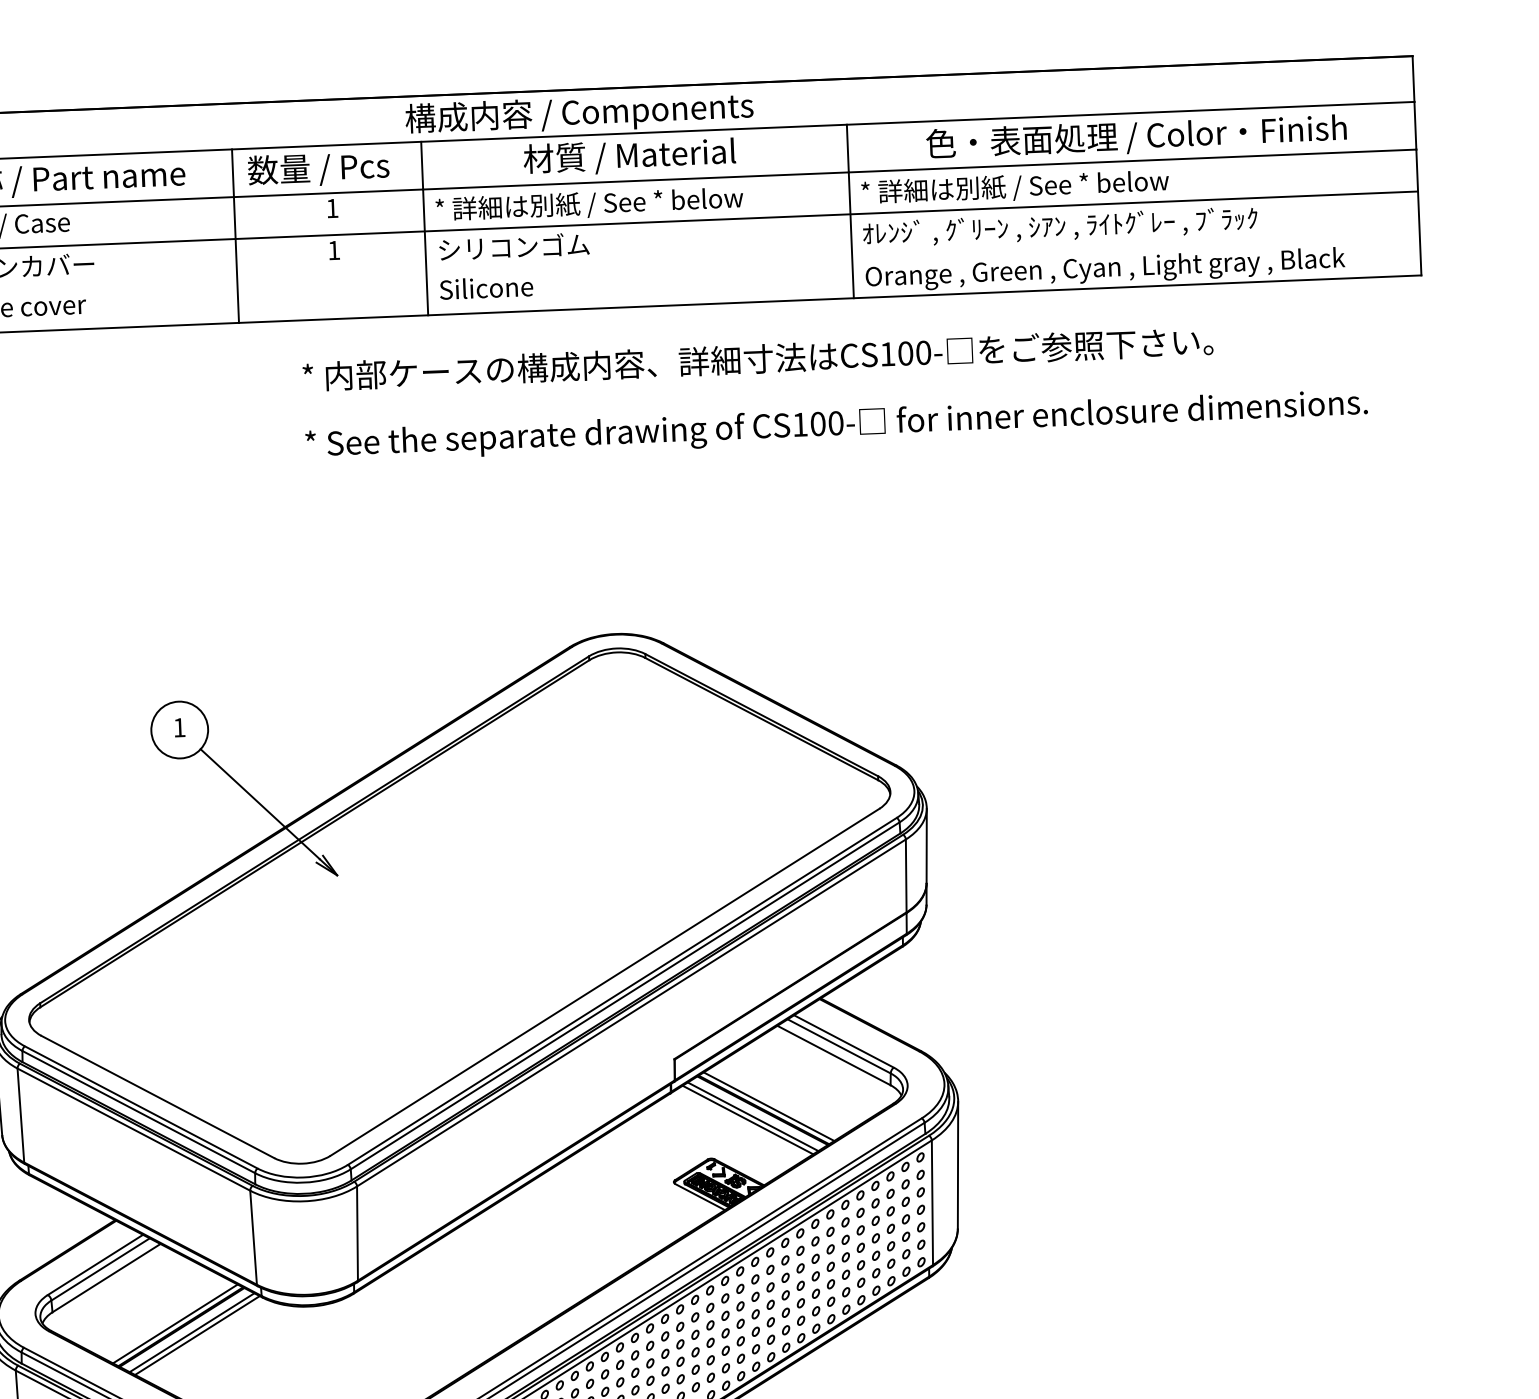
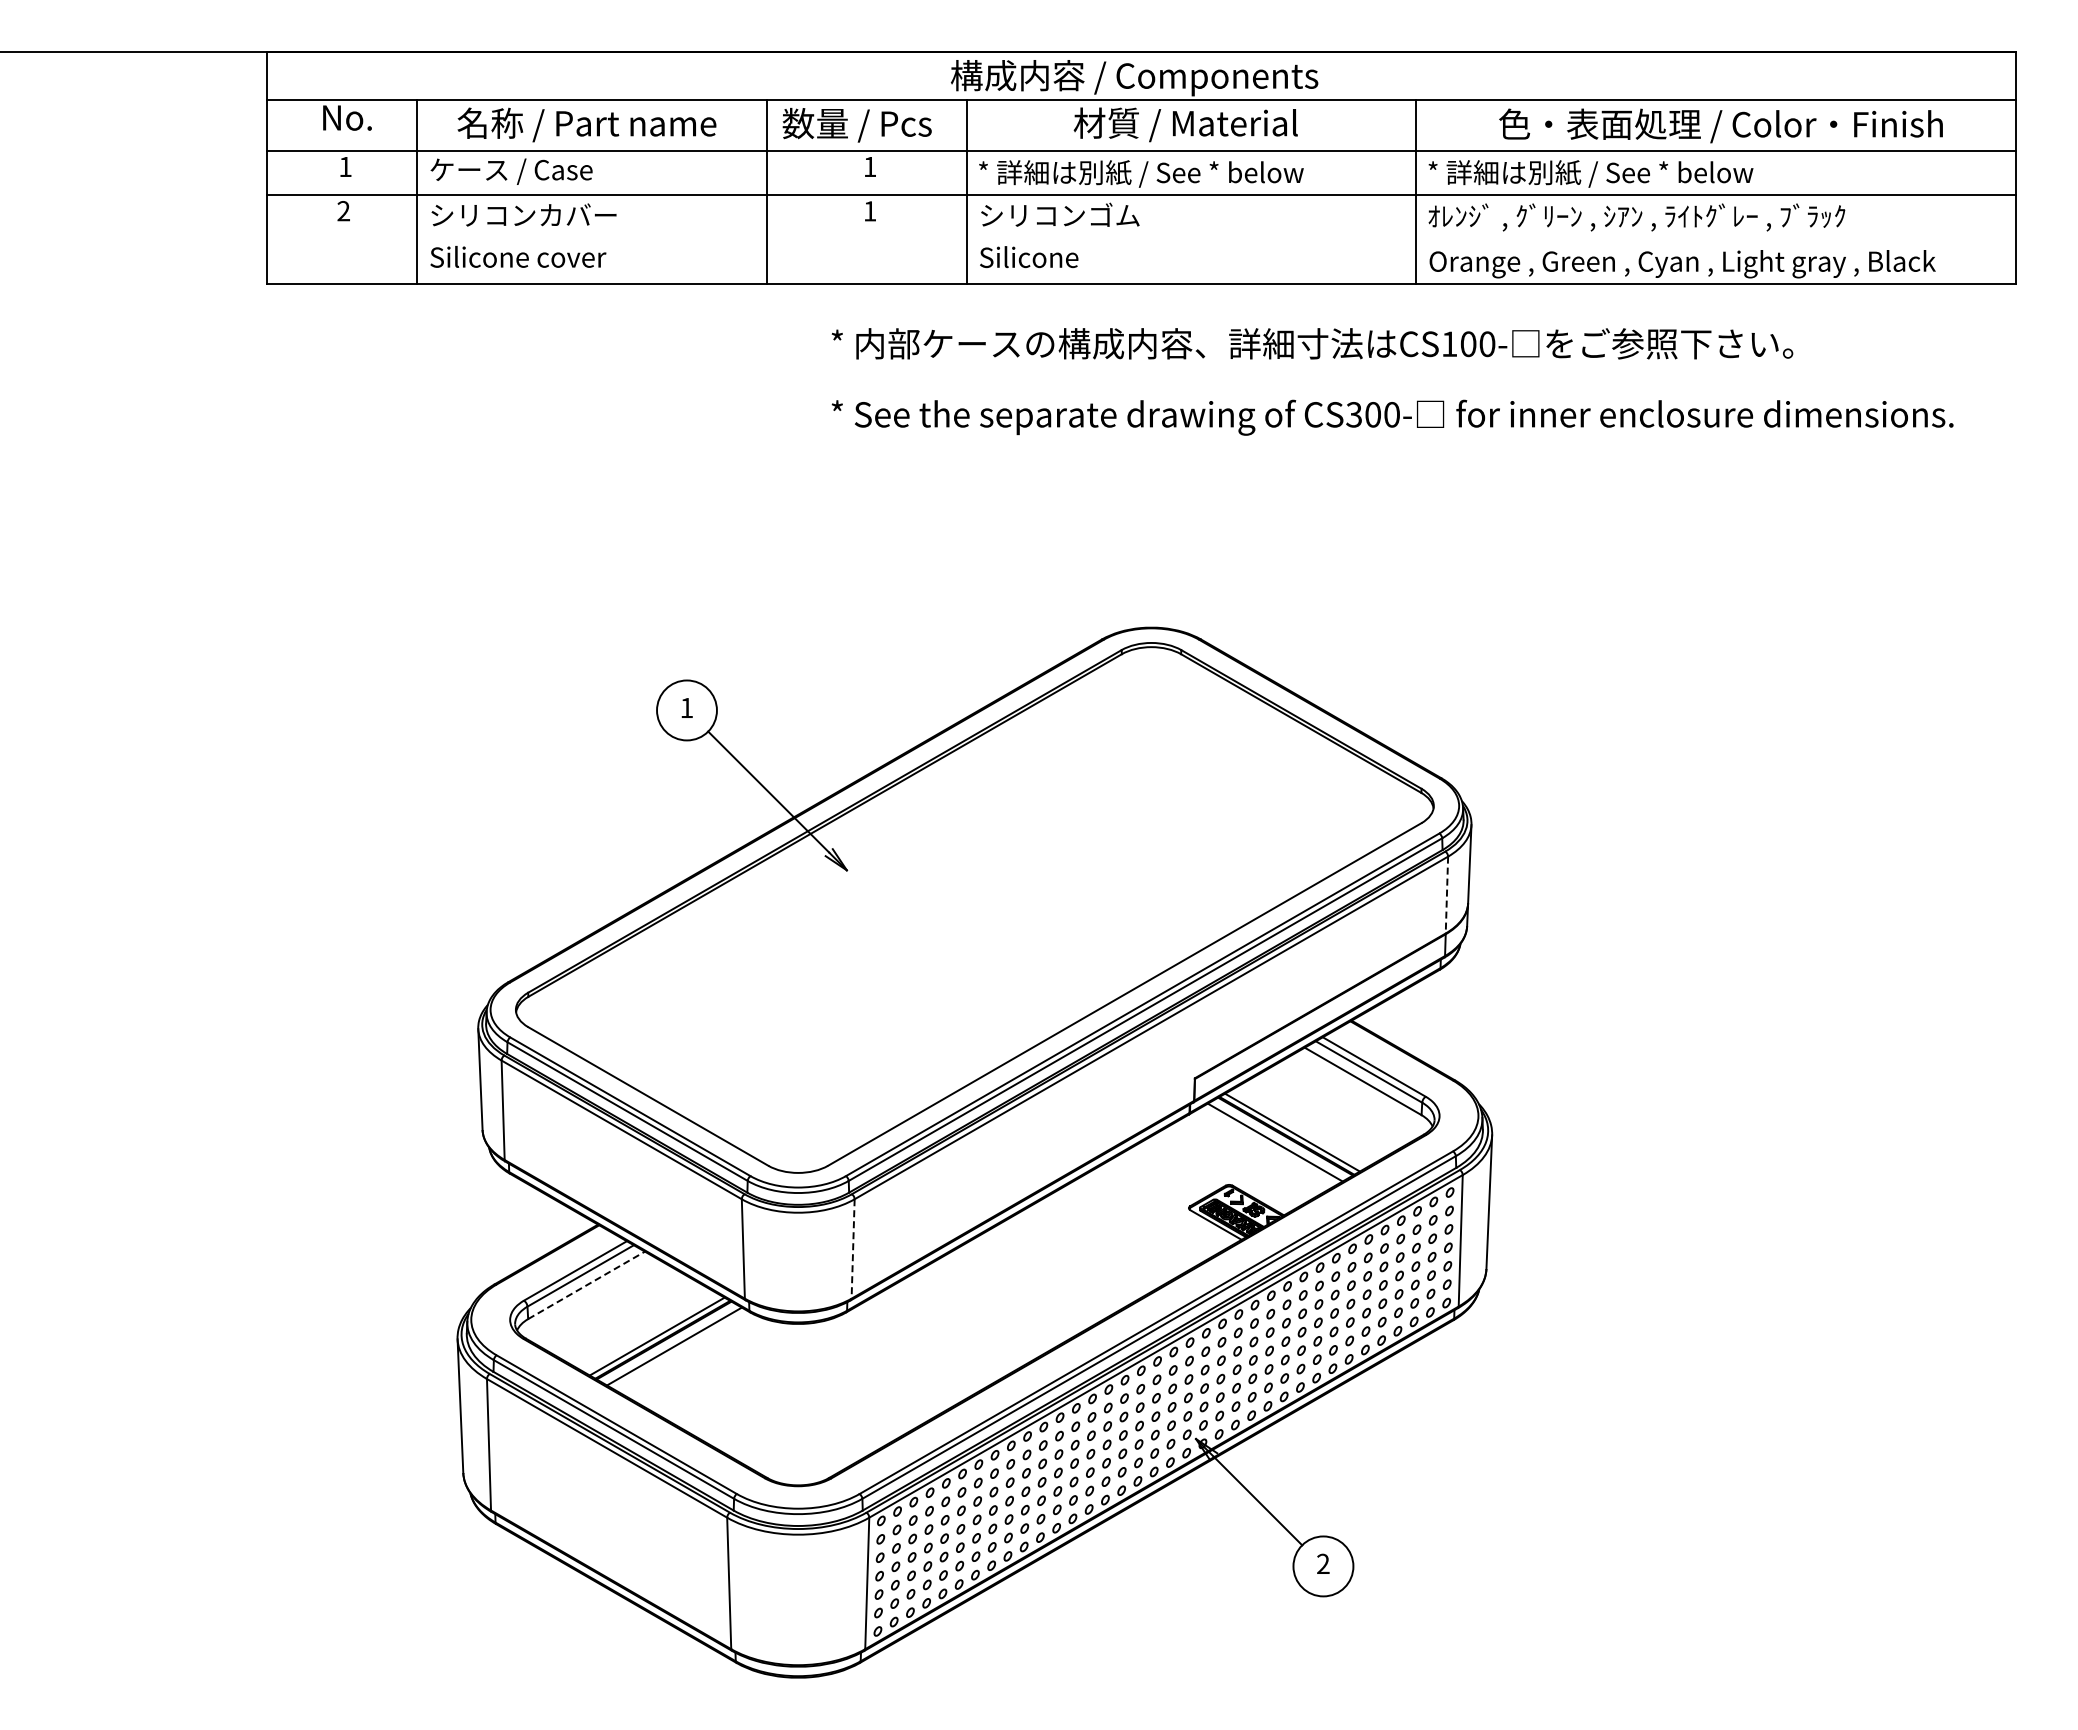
text: (799, 424) -> (1353, 414), CS100- -> CS300-
line: (905, 876) -> (1446, 895), solid -> dashed
line: (747, 1119) -> (1269, 1145), removed
line: (357, 1233) -> (853, 1248), solid -> dashed
line: (107, 1278) -> (587, 1285), solid -> dashed
line: (196, 1335) -> (679, 1349), removed

